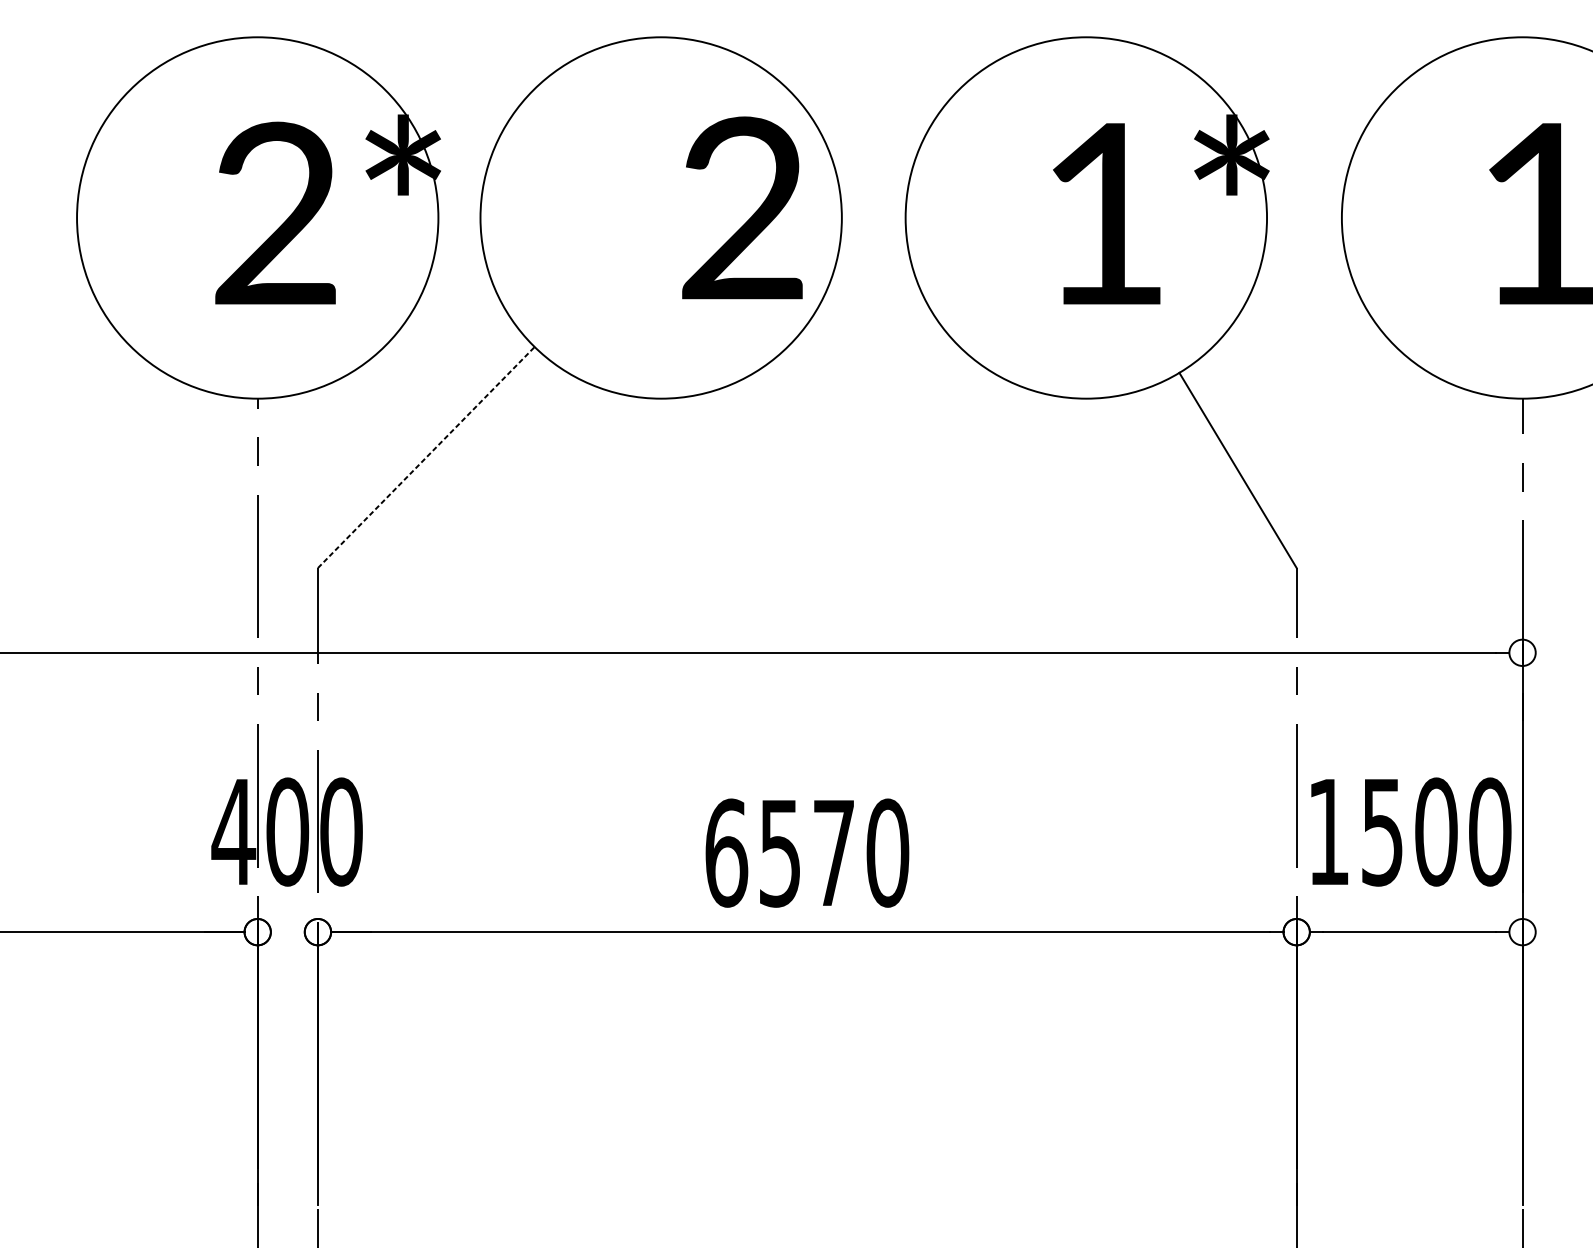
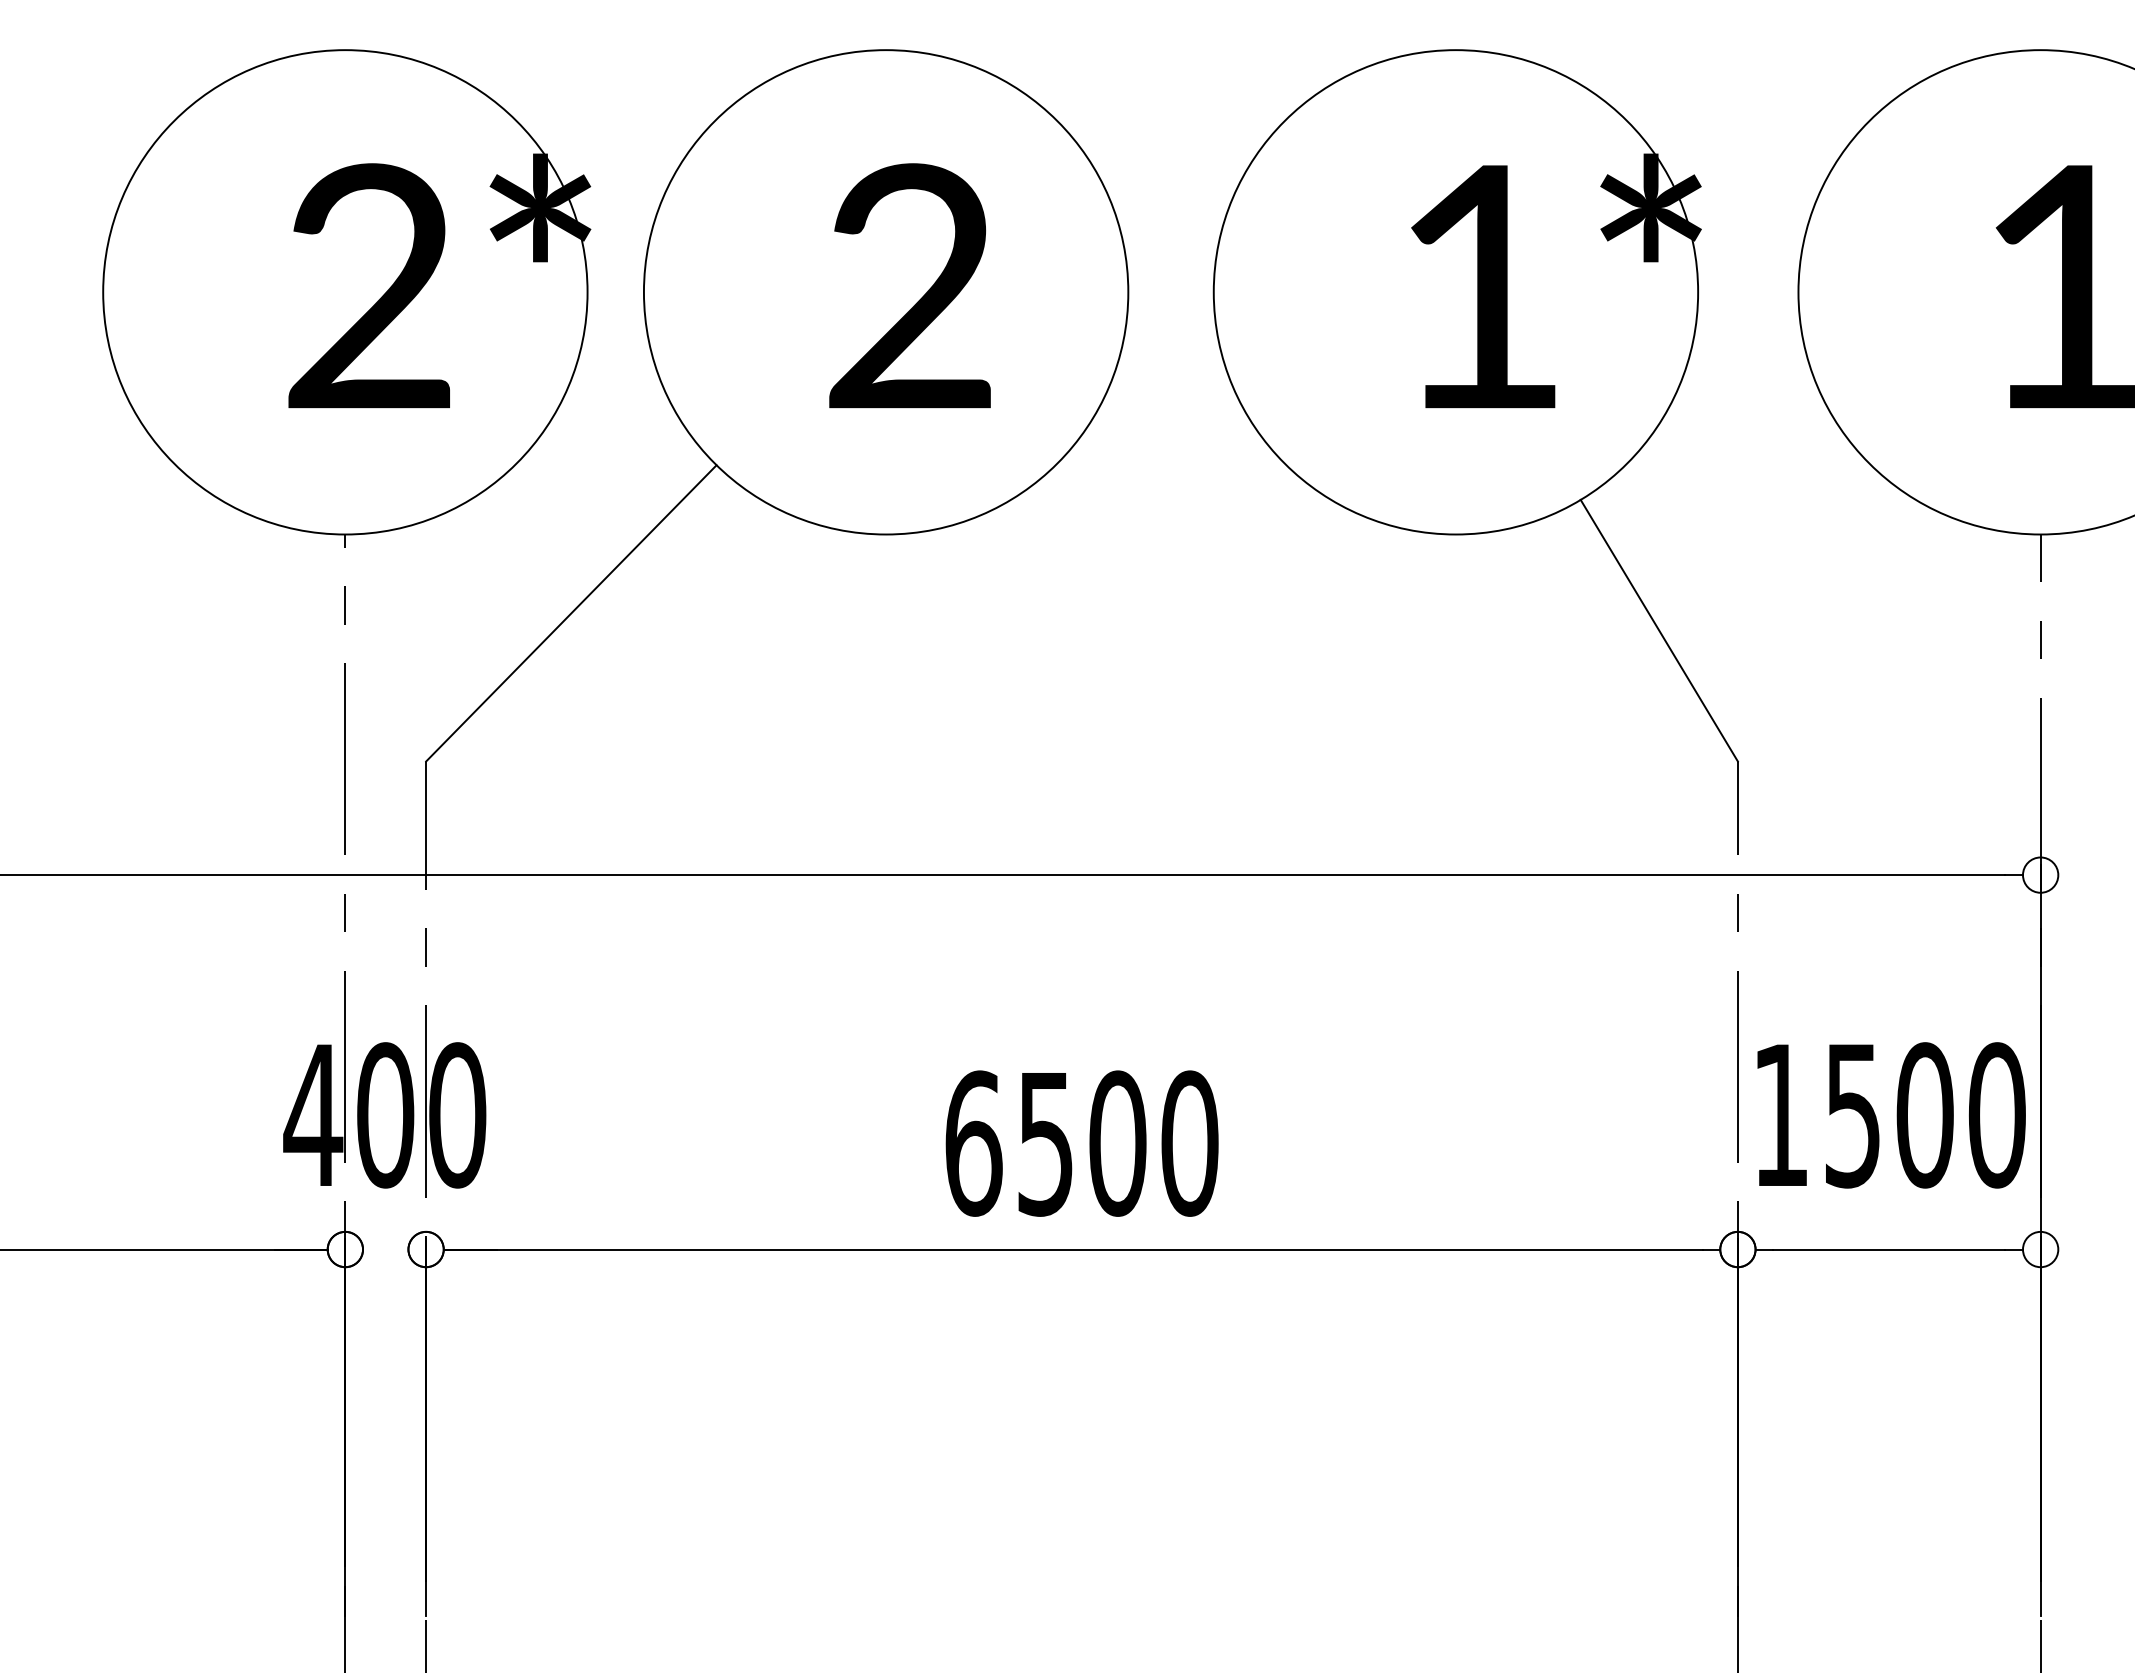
text: (742, 207) -> (909, 285), moved
line: (426, 457) -> (571, 613), dashed -> solid
text: (833, 853) -> (1117, 1143), 6570 -> 6500

